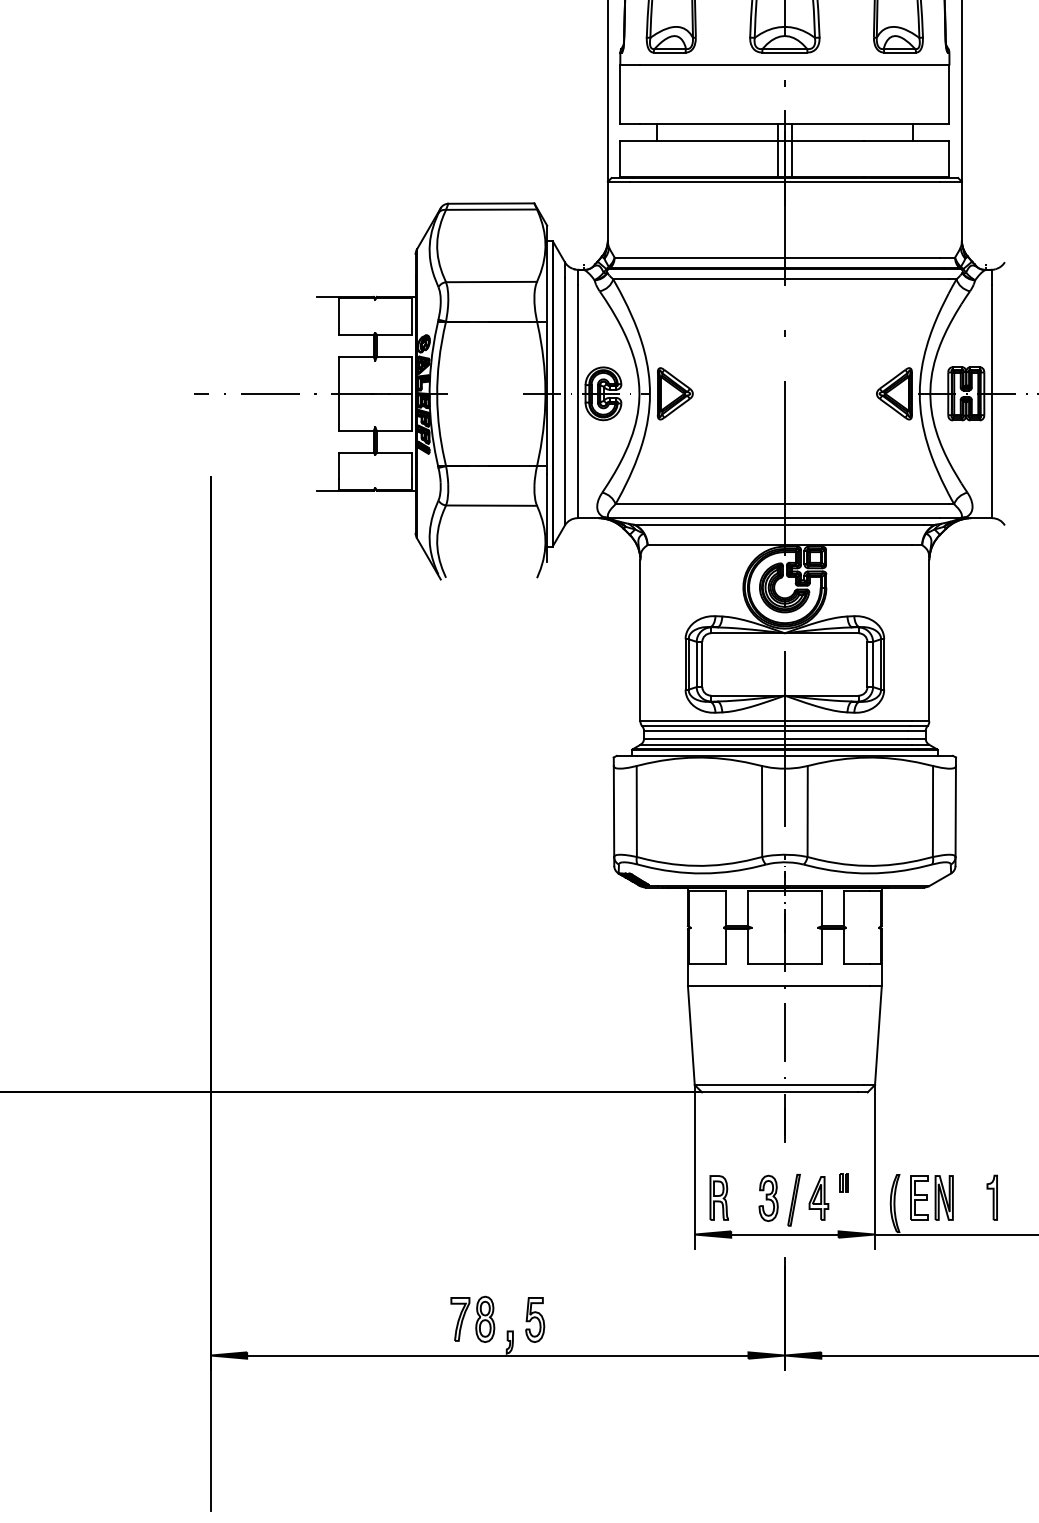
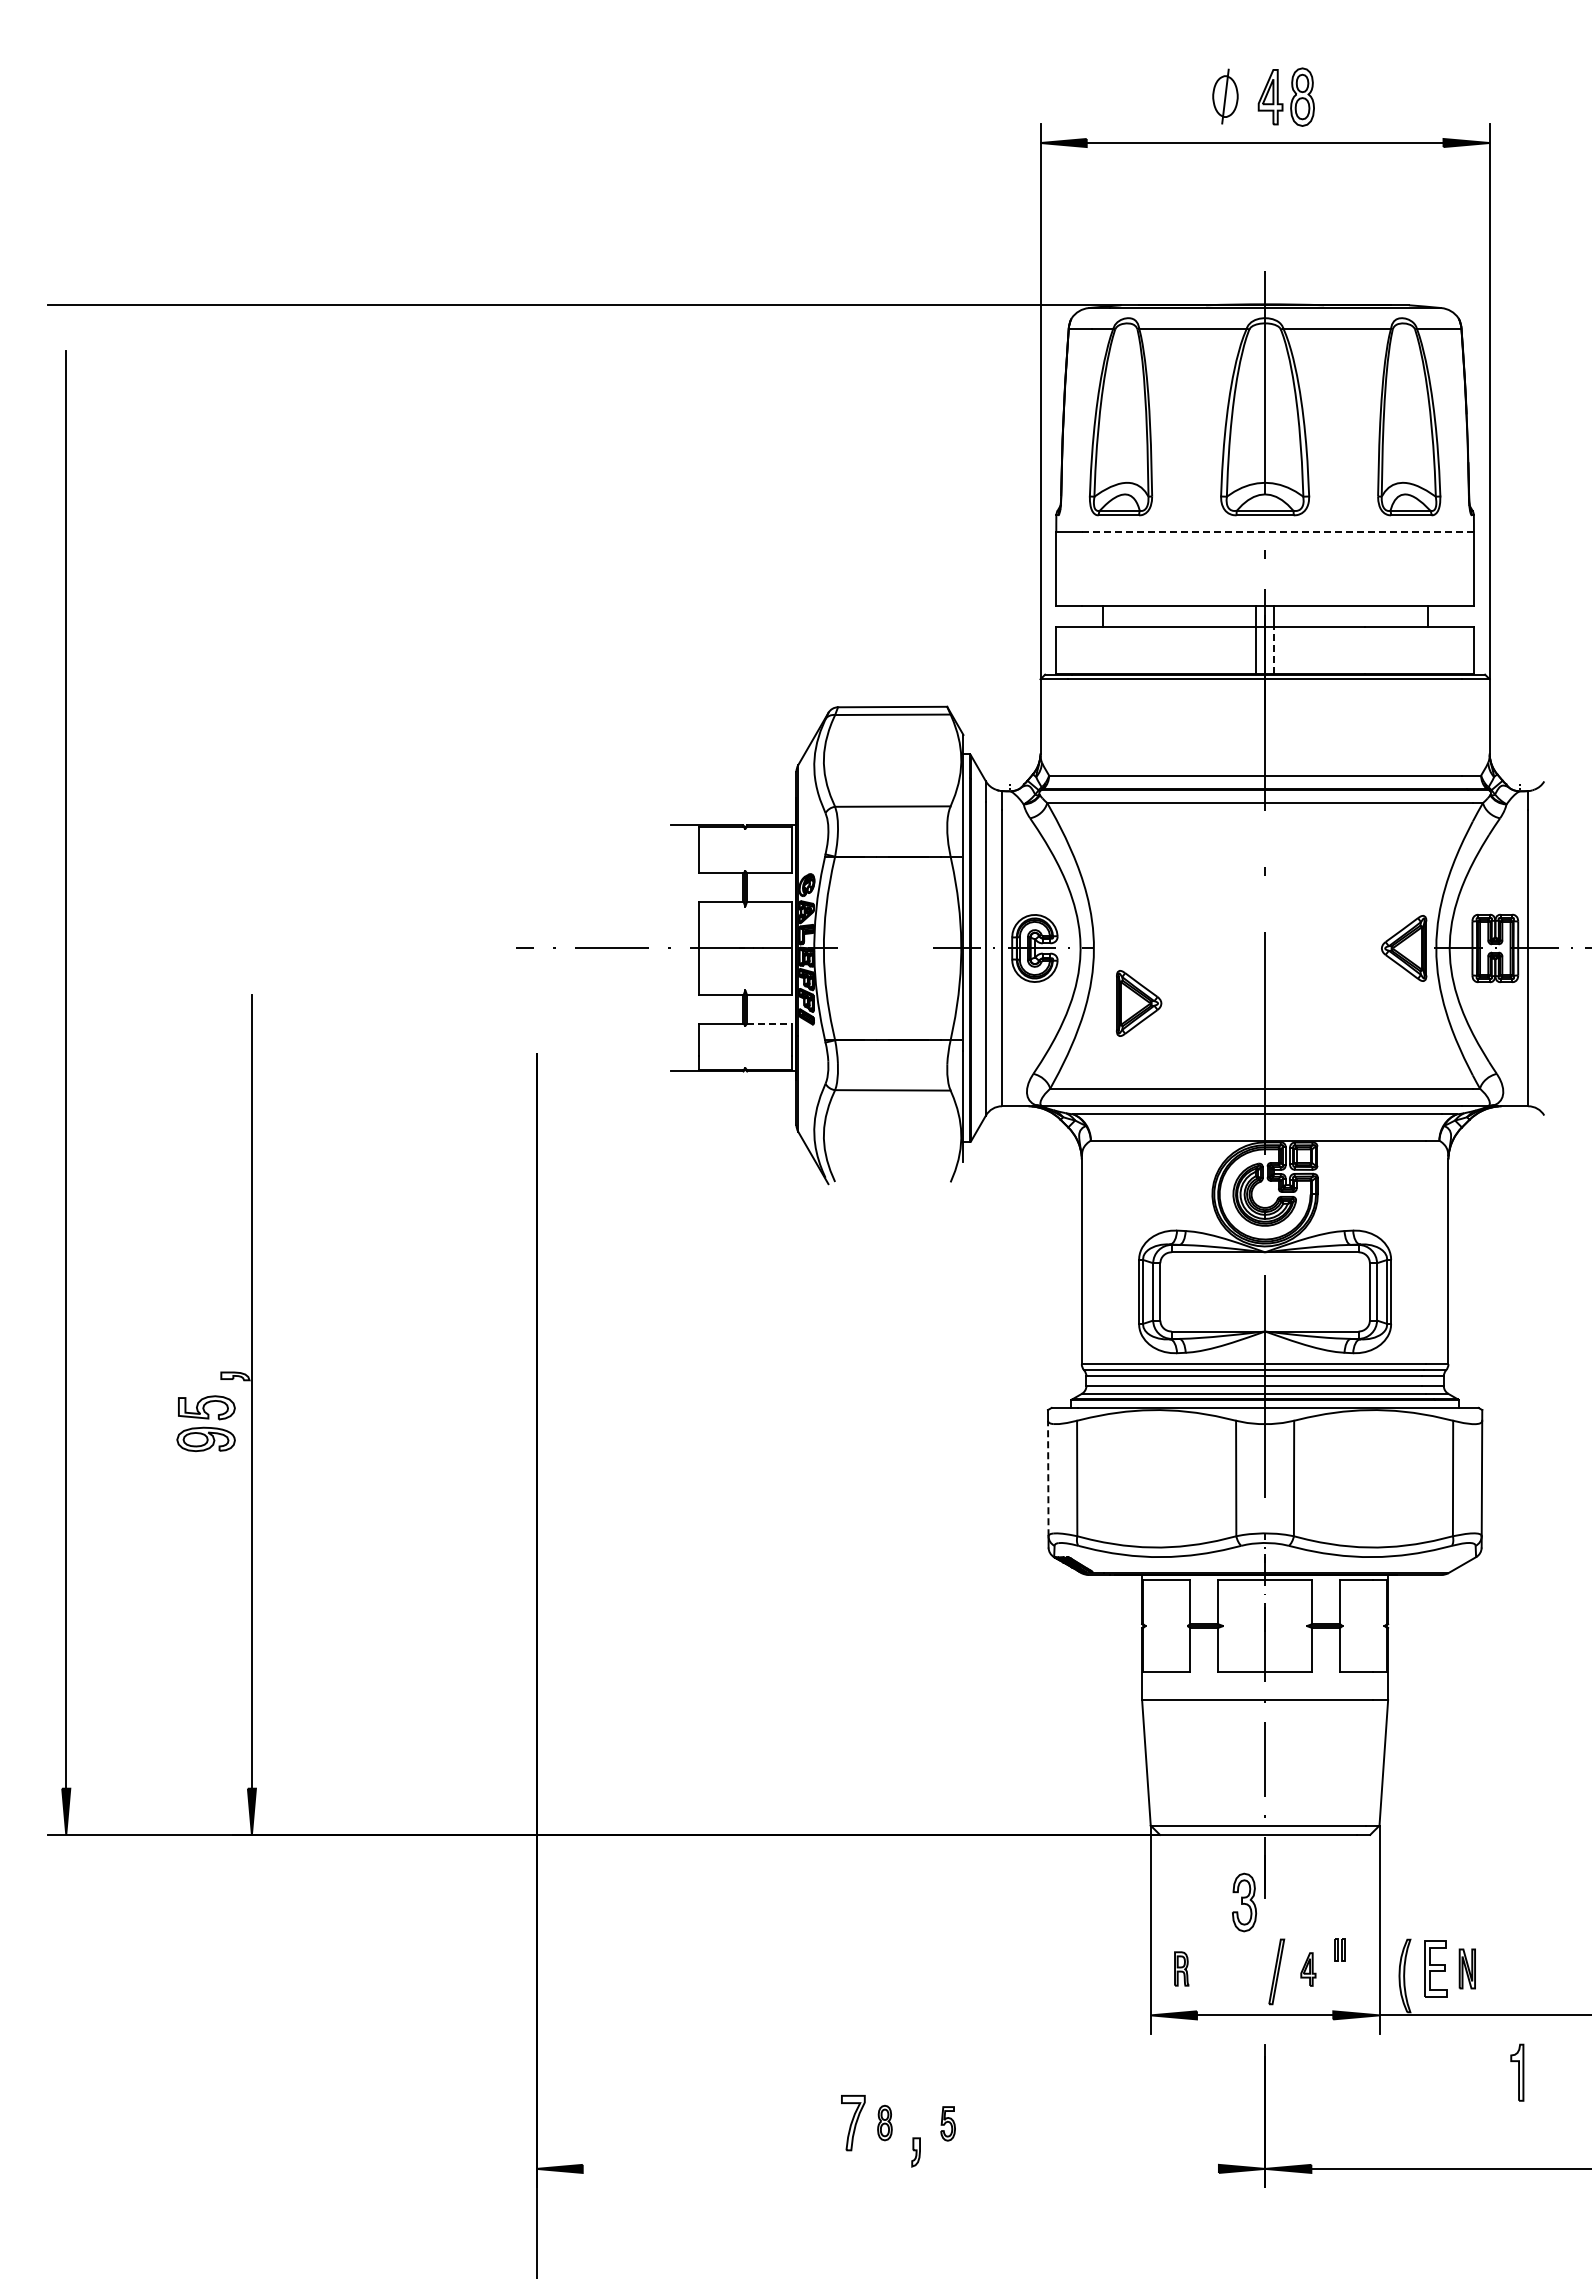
line: (794, 65) -> (1277, 531), solid -> dashed
line: (792, 159) -> (1274, 650), solid -> dashed
part: (675, 393) -> (1139, 1003), moved
line: (394, 452) -> (769, 1023), solid -> dashed
line: (614, 811) -> (1048, 1478), solid -> dashed
part: (718, 1197) -> (1181, 1968), size x0.6
part: (944, 1197) -> (1467, 1968), size x0.7
part: (992, 1197) -> (1517, 2072), moved
part: (768, 1198) -> (1244, 1902), moved
part: (819, 1198) -> (1308, 1969), size x0.6
part: (484, 1318) -> (884, 2122), size x0.6
part: (534, 1319) -> (947, 2123), size x0.6
line: (497, 1355) -> (900, 2168), removed

